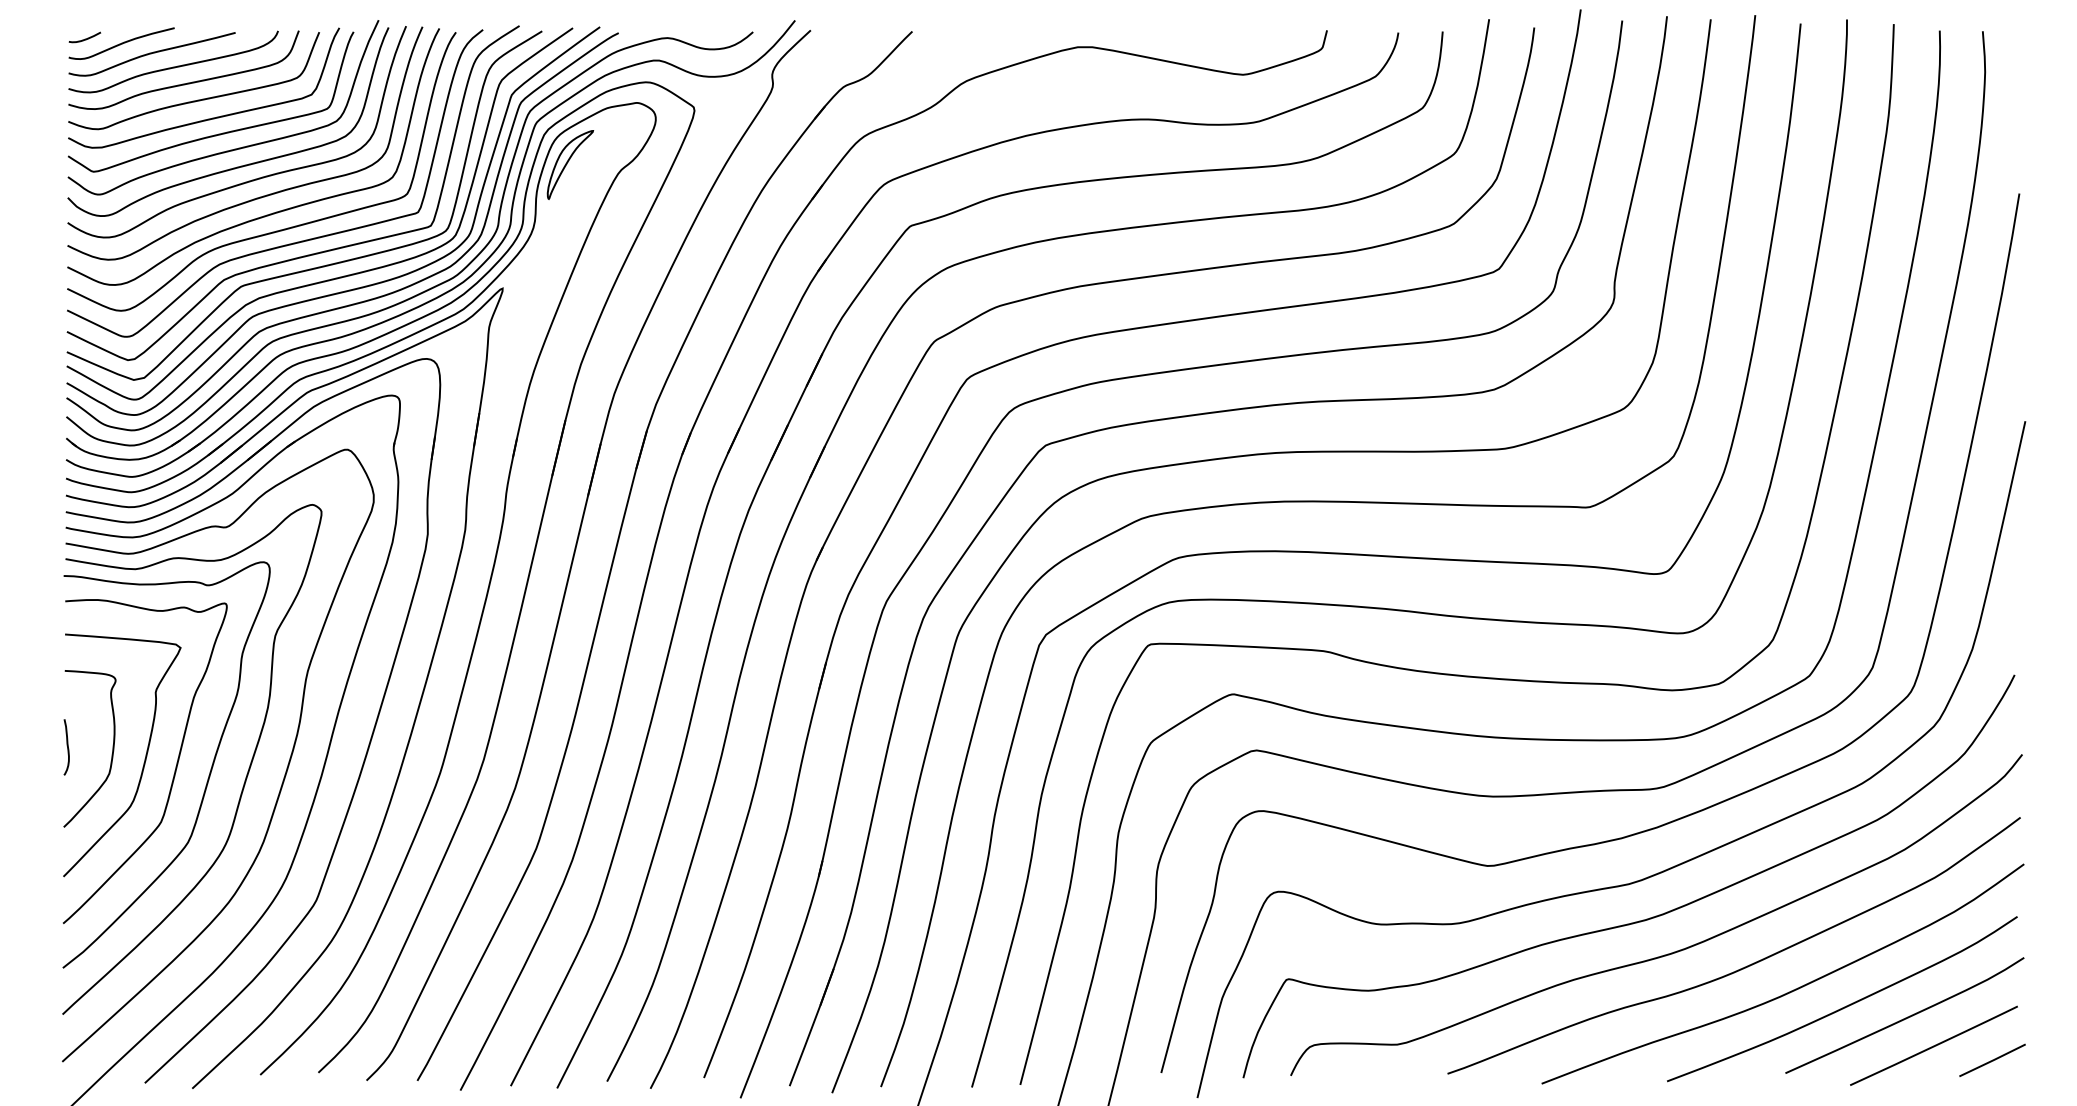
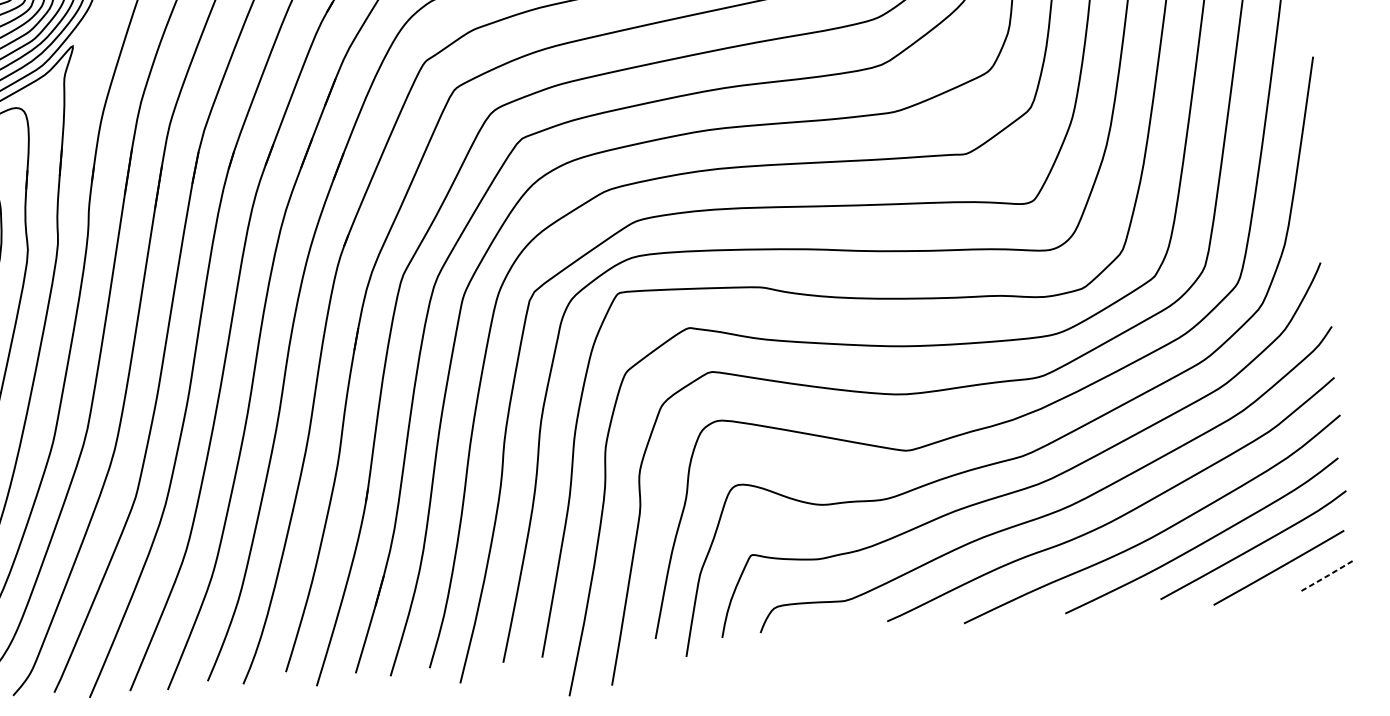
line: (1993, 1060) -> (1328, 575), solid -> dashed

